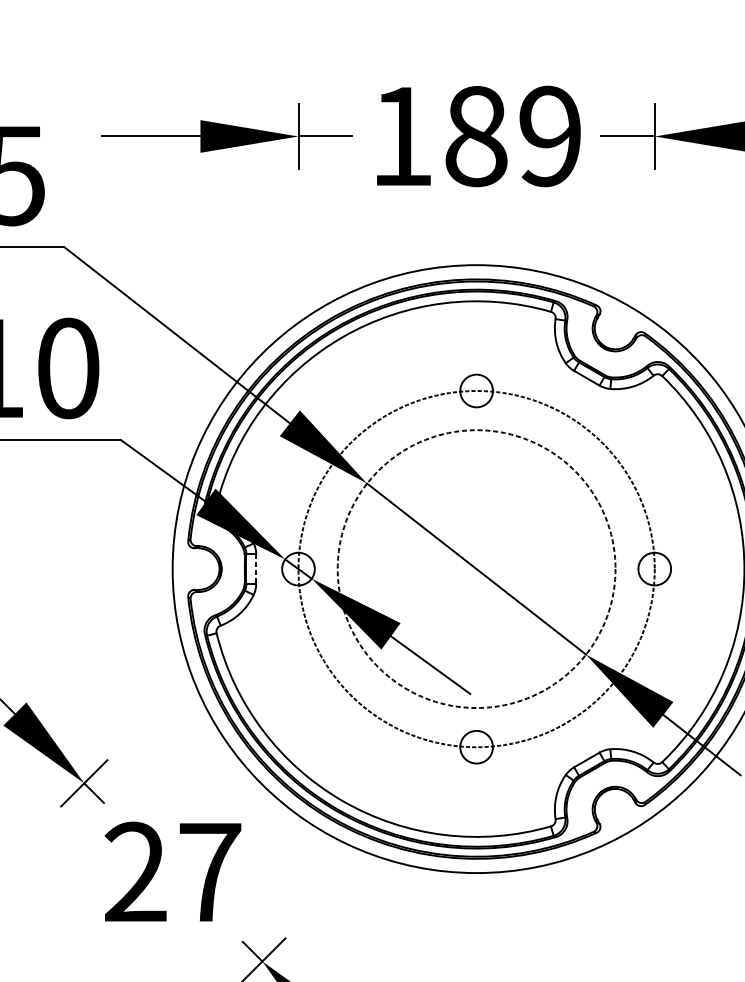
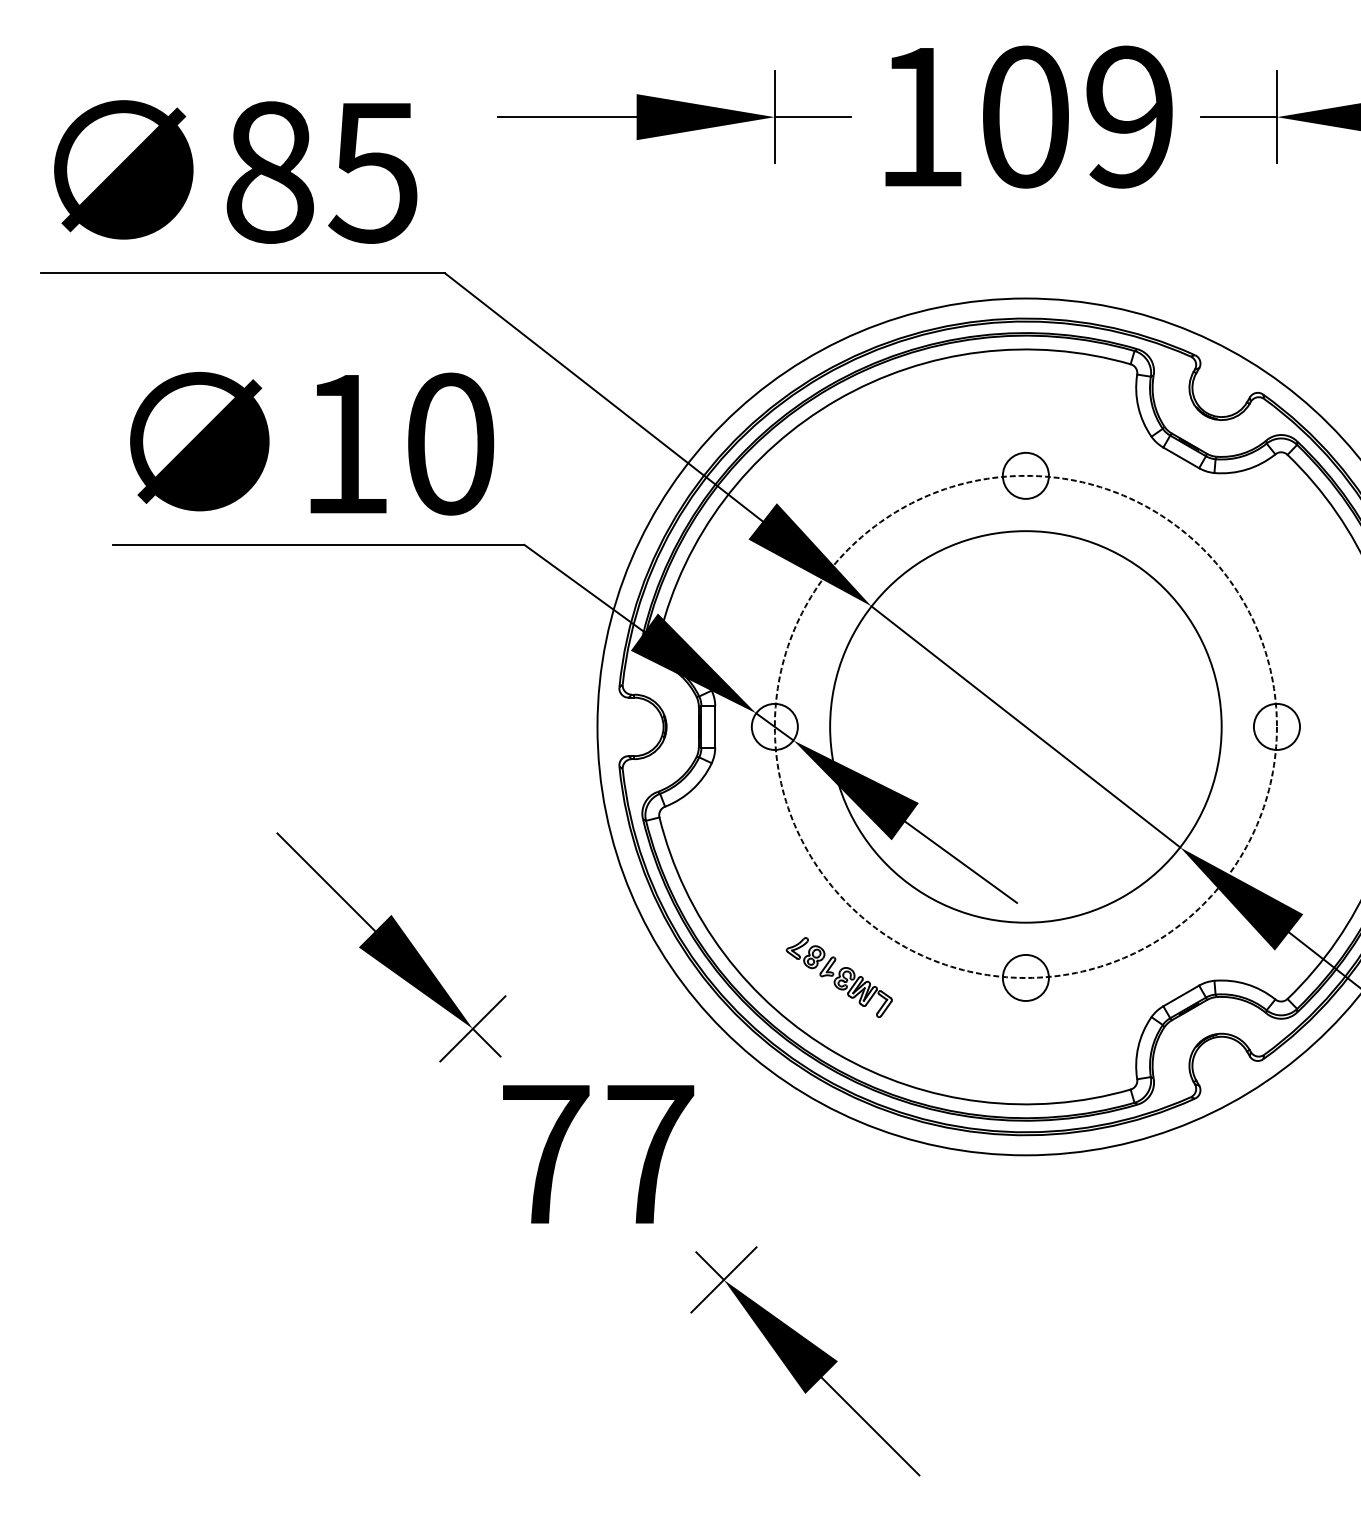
text: (476, 136) -> (1025, 116), 189 -> 109
line: (256, 568) -> (715, 726), dashed -> solid
circle: (476, 568) -> (1025, 726), dashed -> solid
part: (343, 746) -> (838, 977), added
text: (135, 871) -> (545, 1152), 27 -> 77

